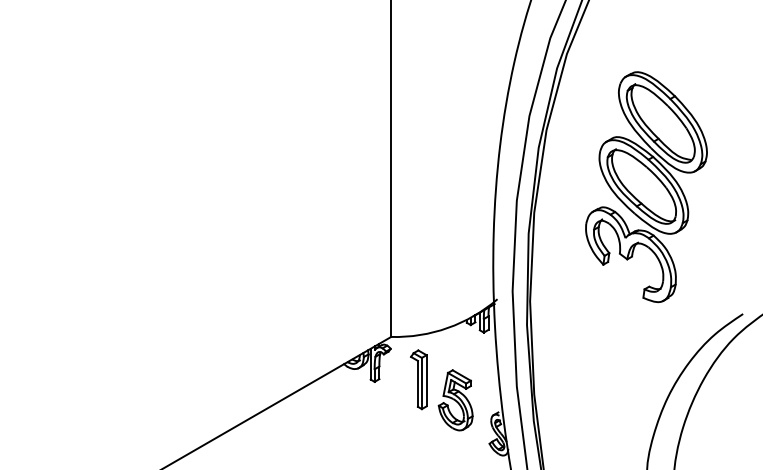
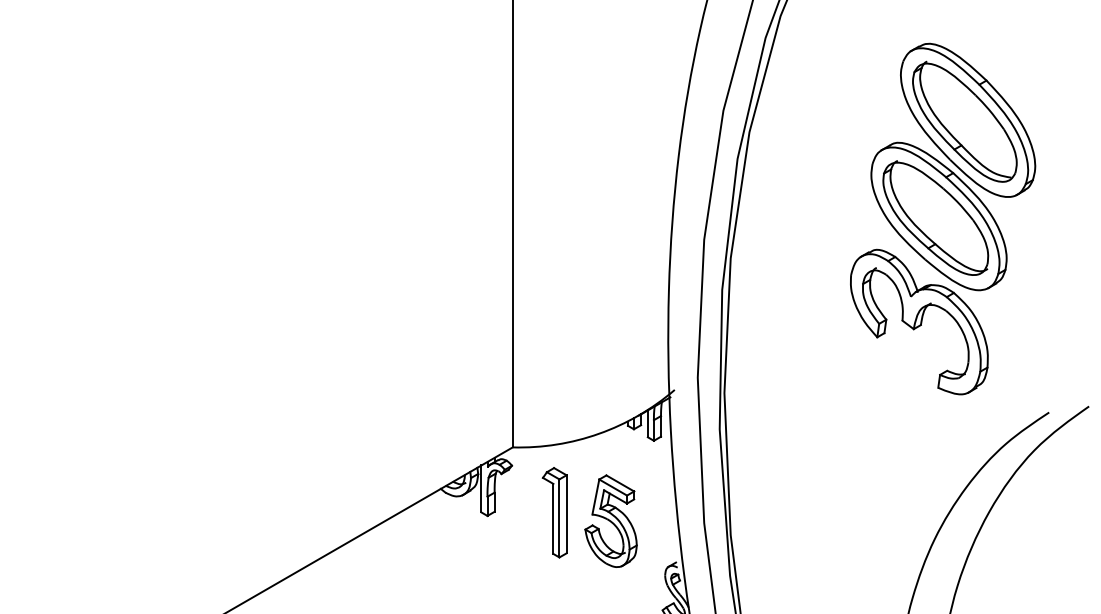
part: (646, 187) -> (943, 219), moved
part: (455, 400) -> (610, 521), moved

